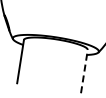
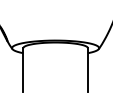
line: (83, 71) -> (87, 70), dashed -> solid

